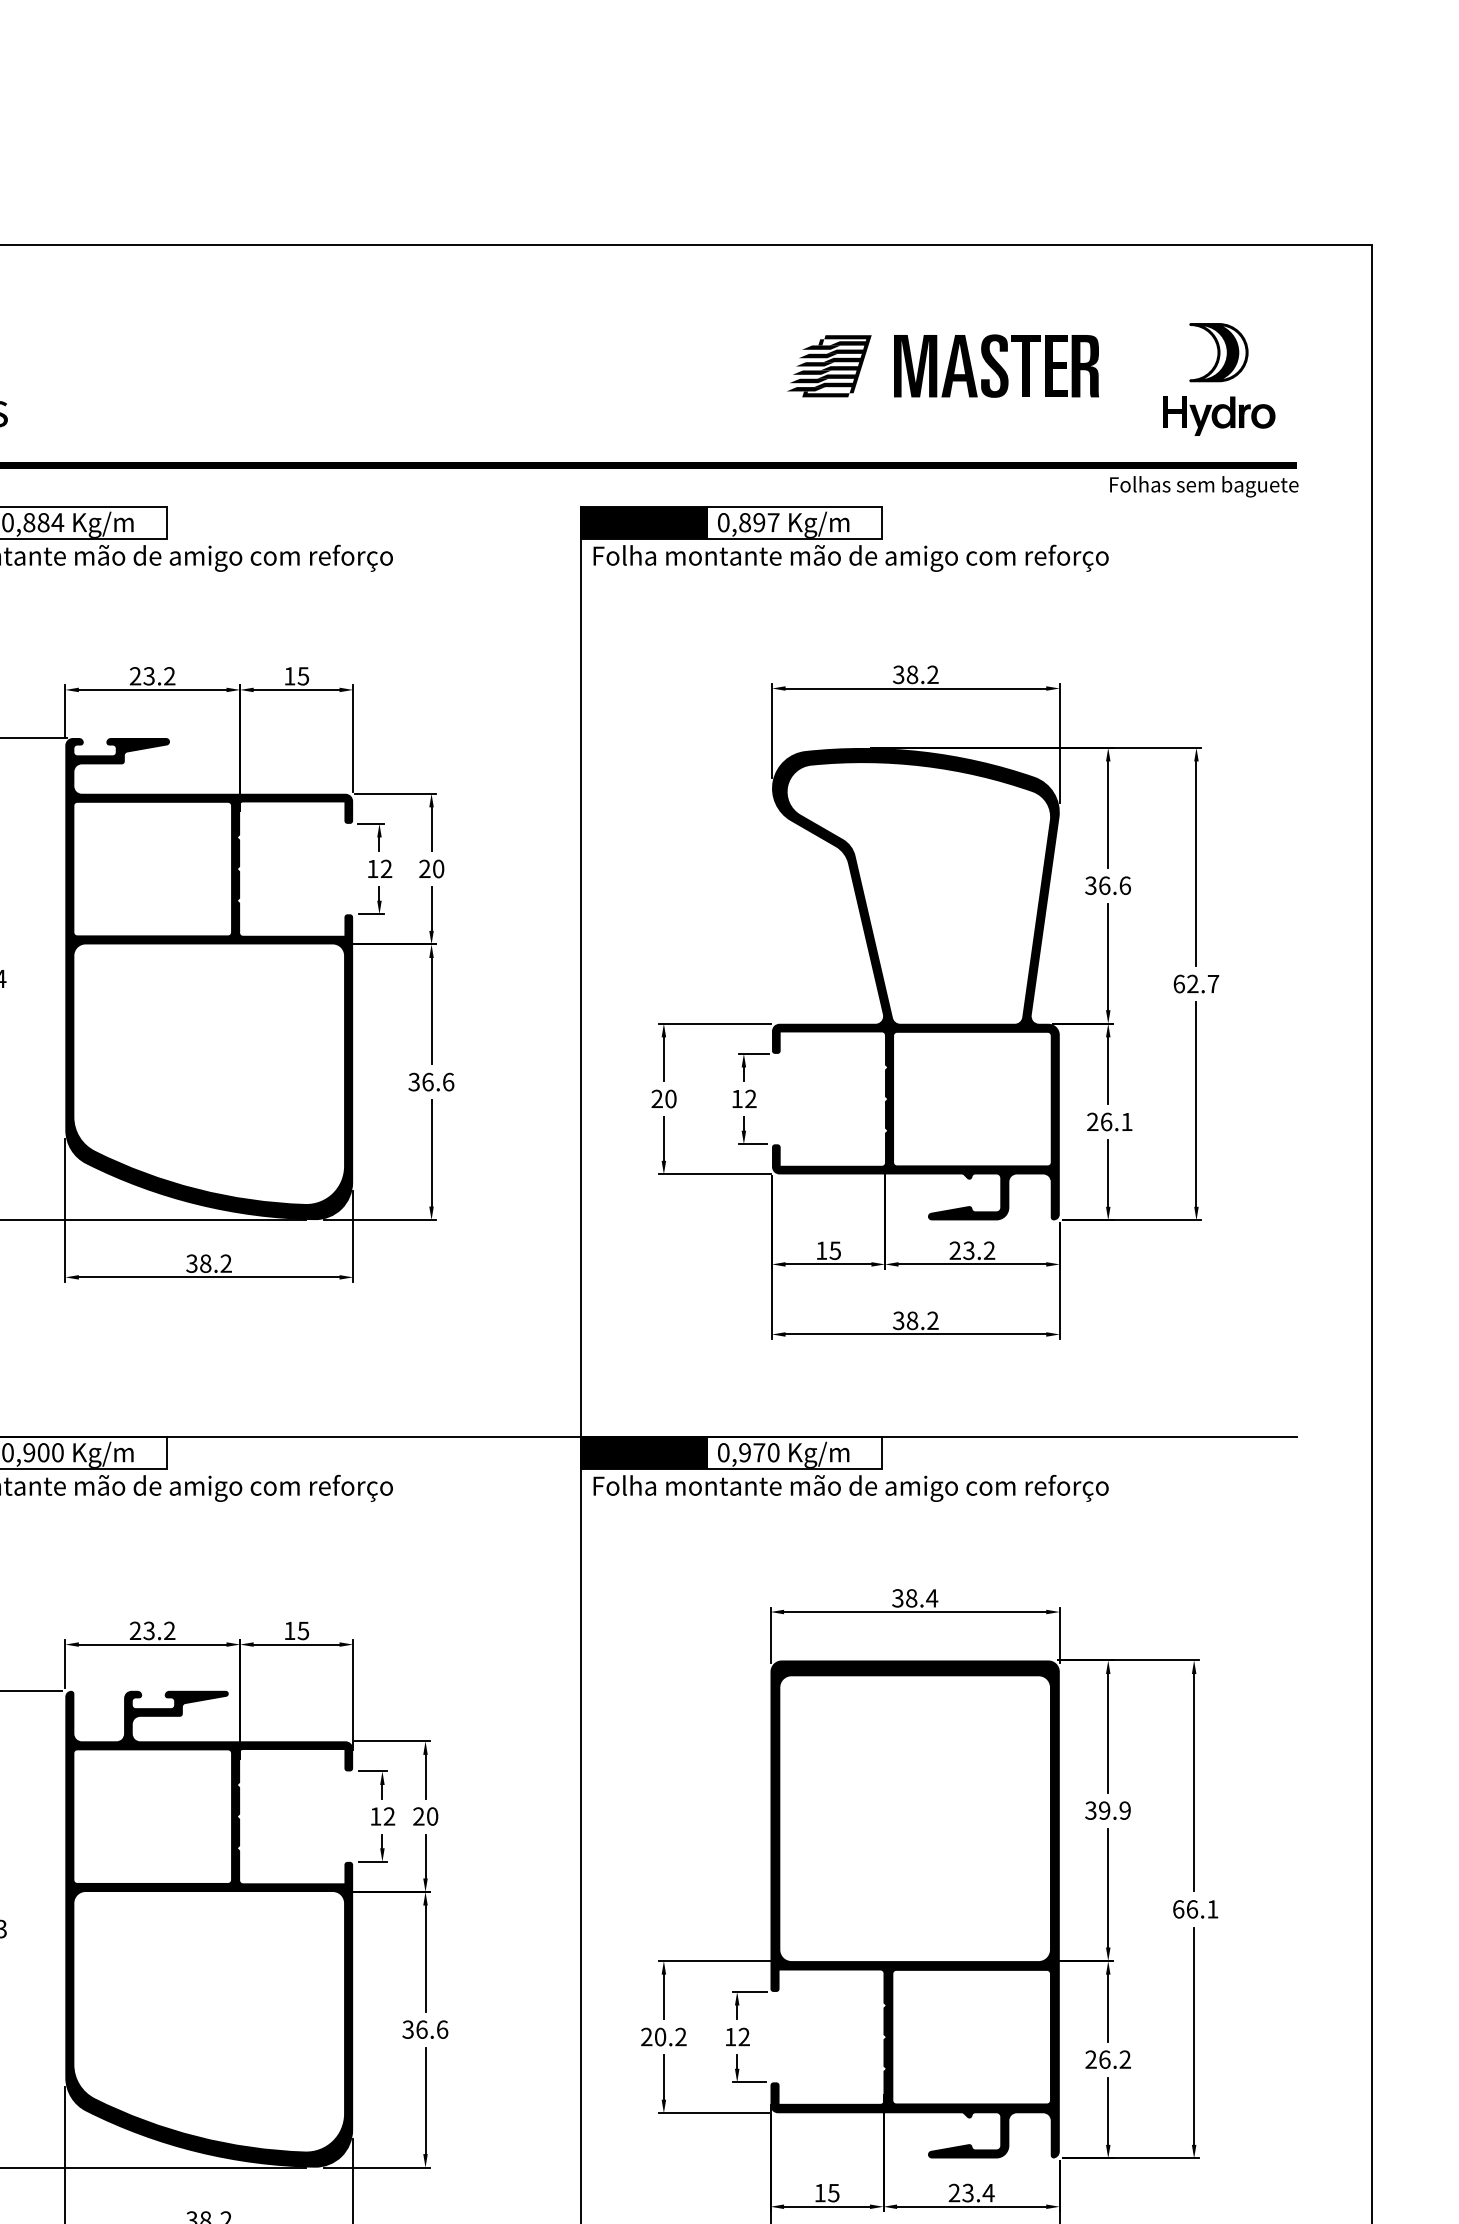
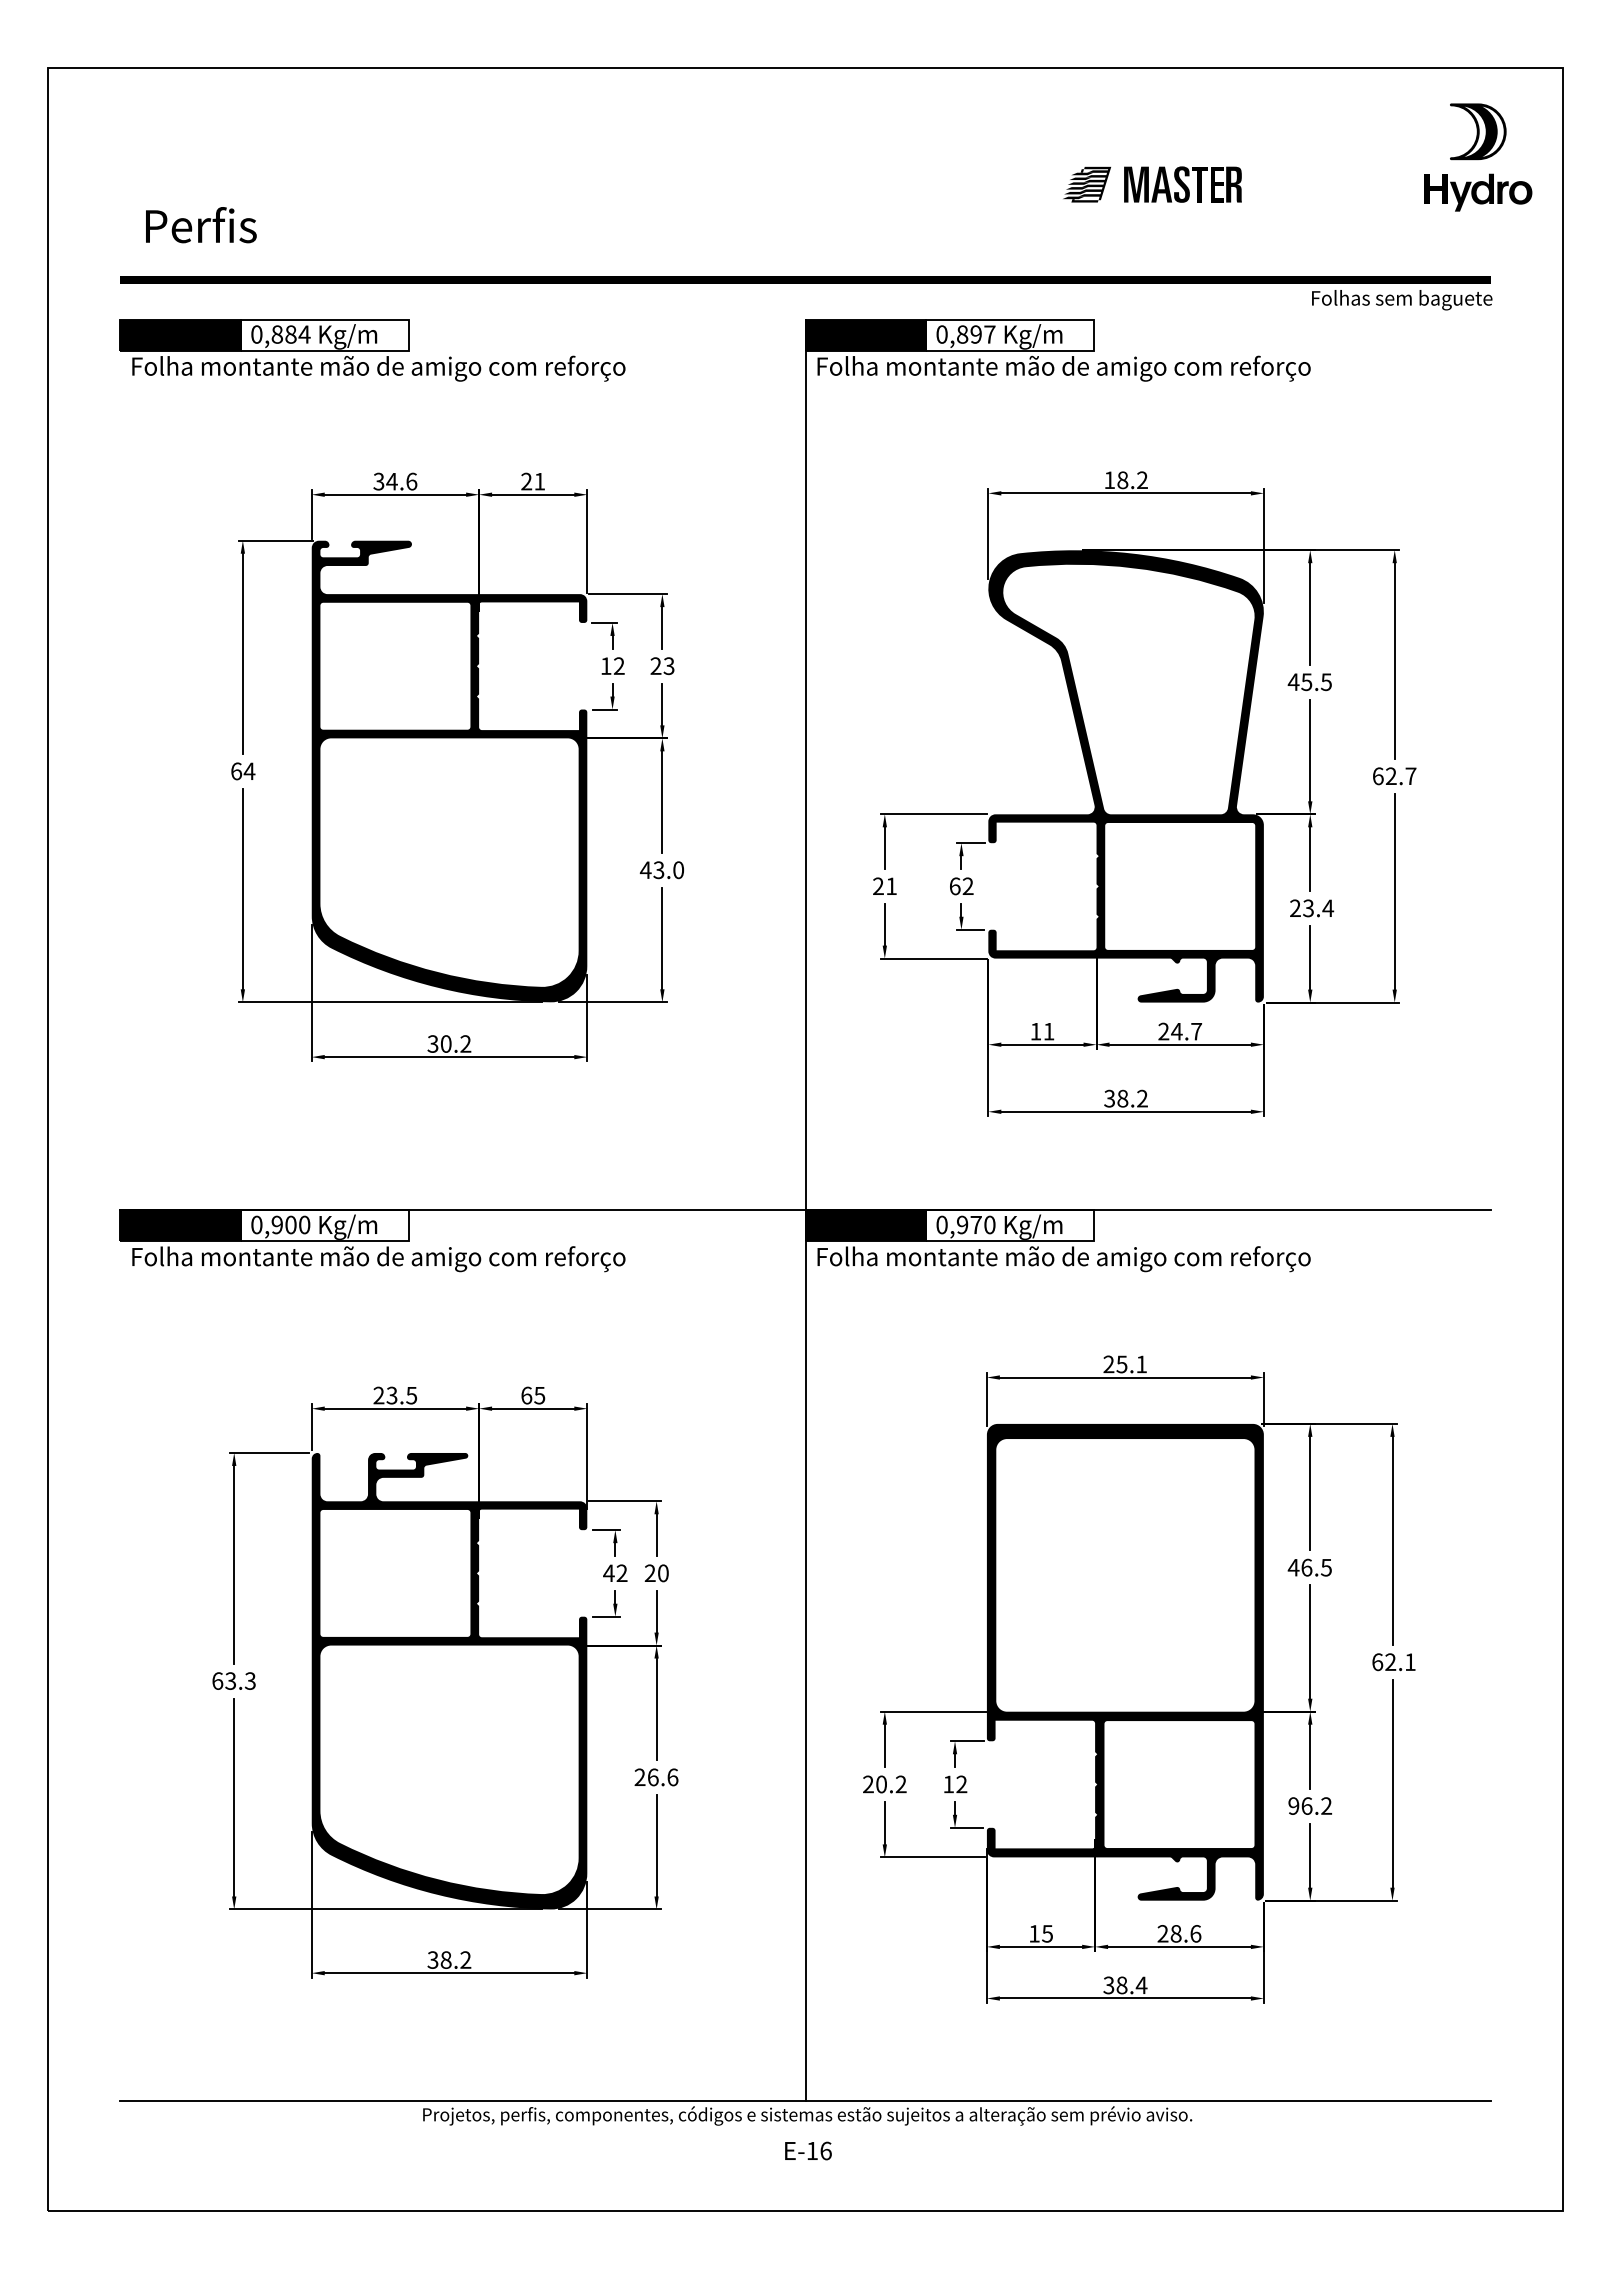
part: (943, 365) -> (1152, 184), size x0.6
part: (1219, 379) -> (1478, 157), moved
text: (898, 675) -> (1109, 480), 38.2 -> 18.2
text: (152, 676) -> (395, 481), 23.2 -> 34.6
text: (296, 676) -> (533, 481), 15 -> 21
text: (437, 868) -> (668, 665), 20 -> 23
text: (1107, 886) -> (1309, 682), 36.6 -> 45.5
text: (430, 1082) -> (661, 870), 36.6 -> 43.0
text: (670, 1099) -> (891, 886), 20 -> 21
text: (737, 1099) -> (955, 886), 12 -> 62
text: (1116, 1122) -> (1318, 908), 26.1 -> 23.4
text: (834, 1250) -> (1048, 1031), 15 -> 11
text: (978, 1250) -> (1186, 1031), 23.2 -> 24.7
text: (205, 1263) -> (445, 1043), 38.2 -> 30.2
text: (915, 1598) -> (1125, 1364), 38.4 -> 25.1
text: (169, 1630) -> (411, 1395), 23.2 -> 23.5
text: (289, 1630) -> (526, 1395), 15 -> 65
text: (1107, 1810) -> (1309, 1567), 39.9 -> 46.5
text: (375, 1815) -> (608, 1572), 12 -> 42
text: (1192, 1909) -> (1390, 1662), 66.1 -> 62.1
text: (407, 2029) -> (639, 1777), 36.6 -> 26.6
text: (1090, 2059) -> (1293, 1805), 26.2 -> 96.2
text: (977, 2192) -> (1185, 1933), 23.4 -> 28.6

